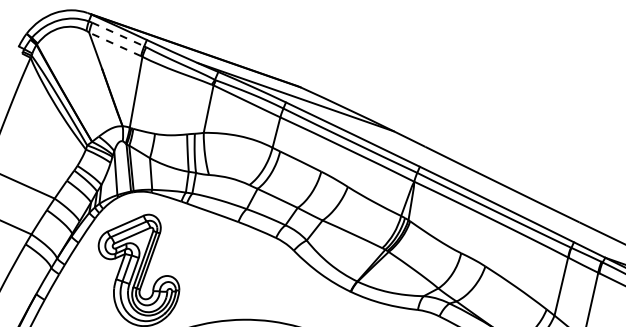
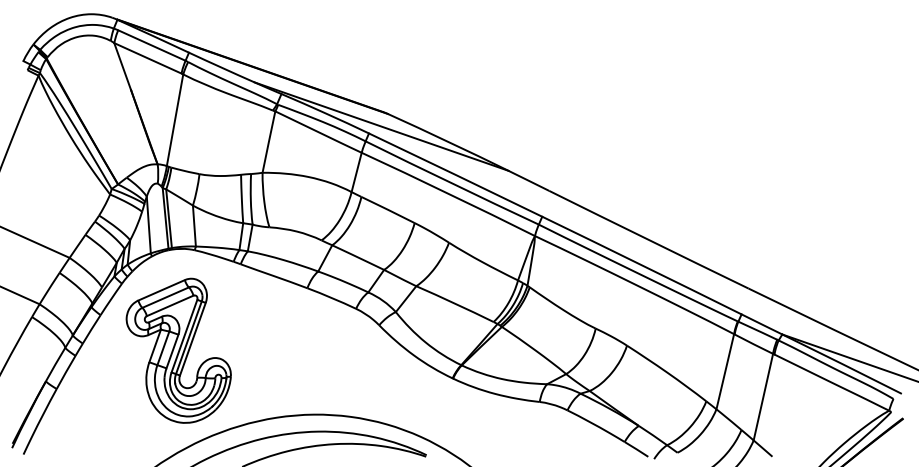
line: (117, 34) -> (151, 45), dashed -> solid
line: (114, 44) -> (147, 58), dashed -> solid

